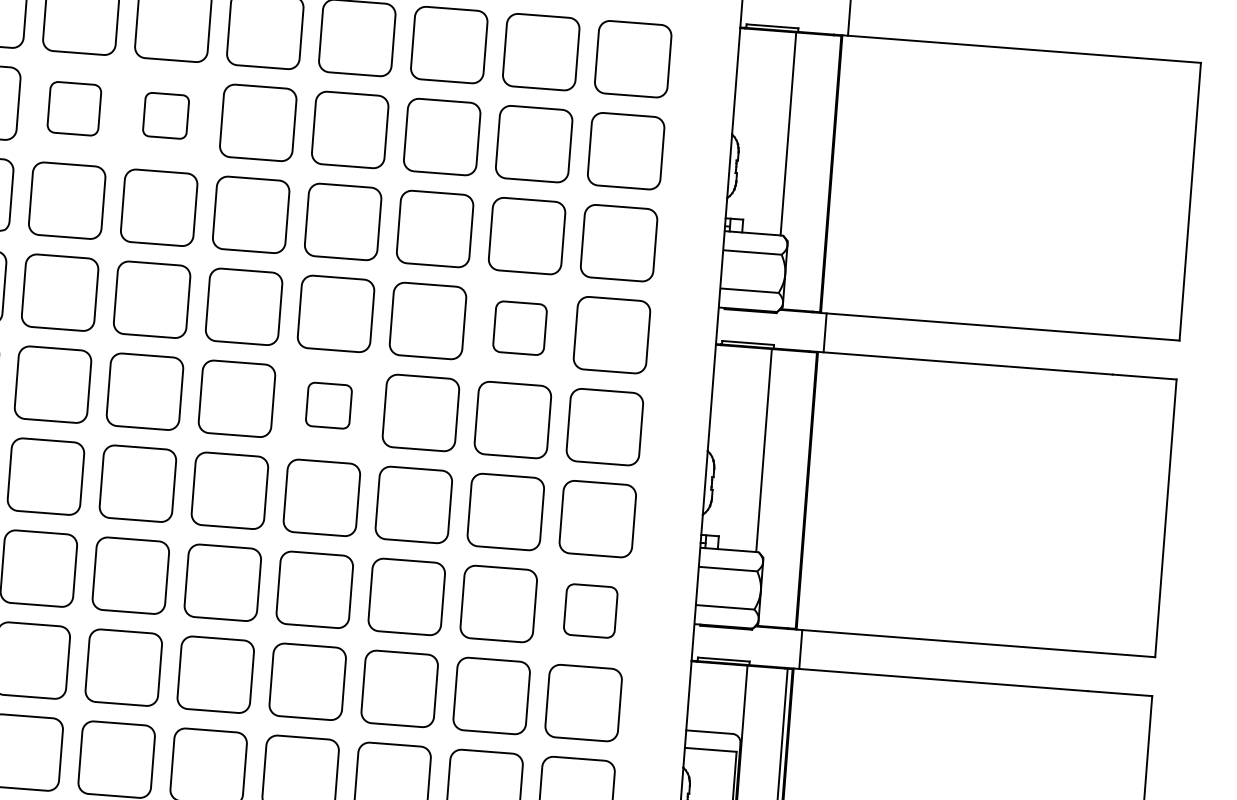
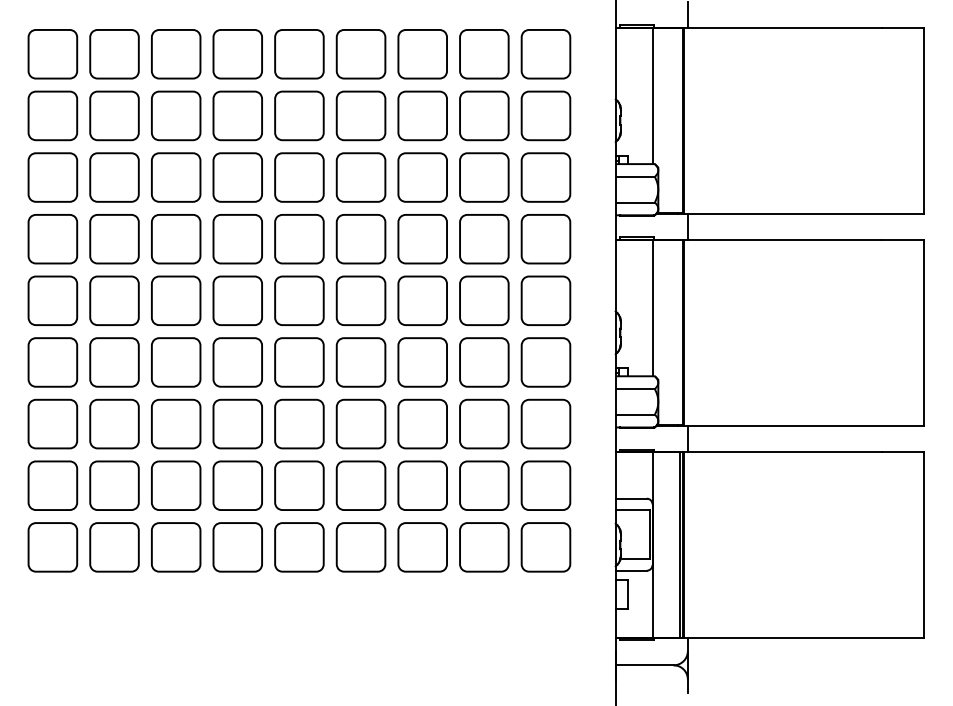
part: (74, 108) -> (176, 115), size x1.43
part: (165, 115) -> (237, 115), size x1.67
part: (520, 328) -> (484, 239), size x1.43
part: (328, 405) -> (360, 300), size x1.67
part: (590, 610) -> (545, 423), size x1.43

